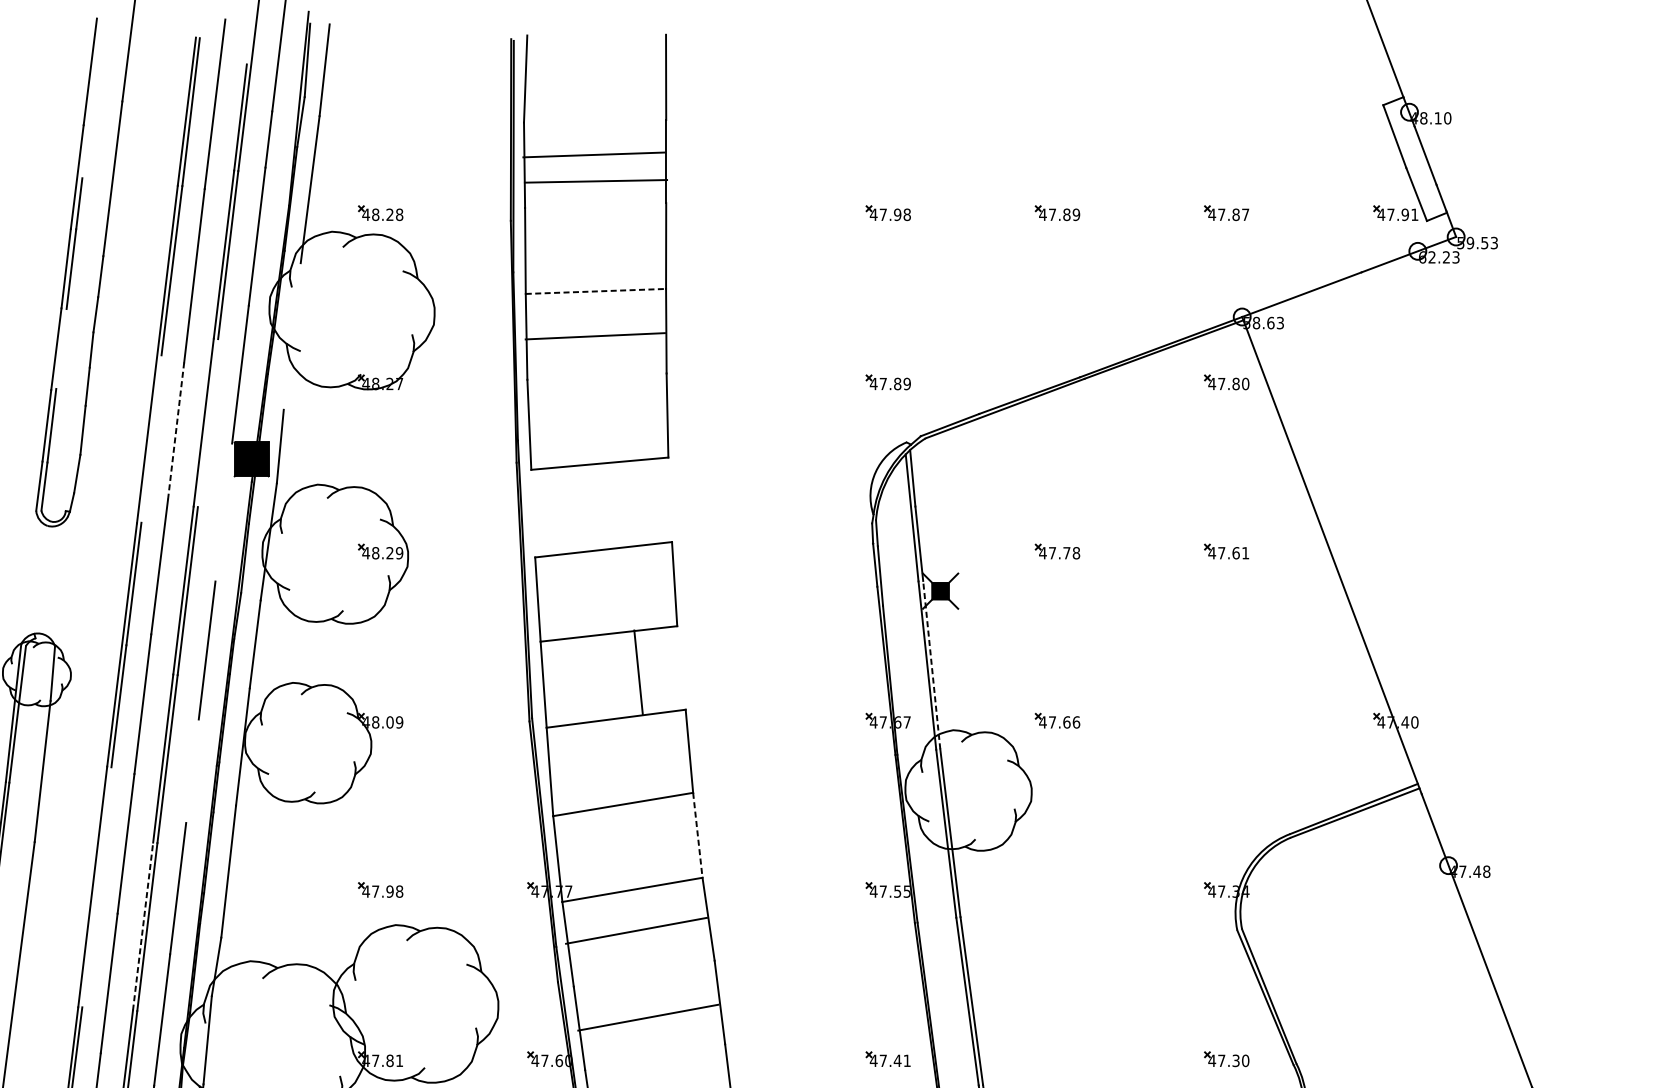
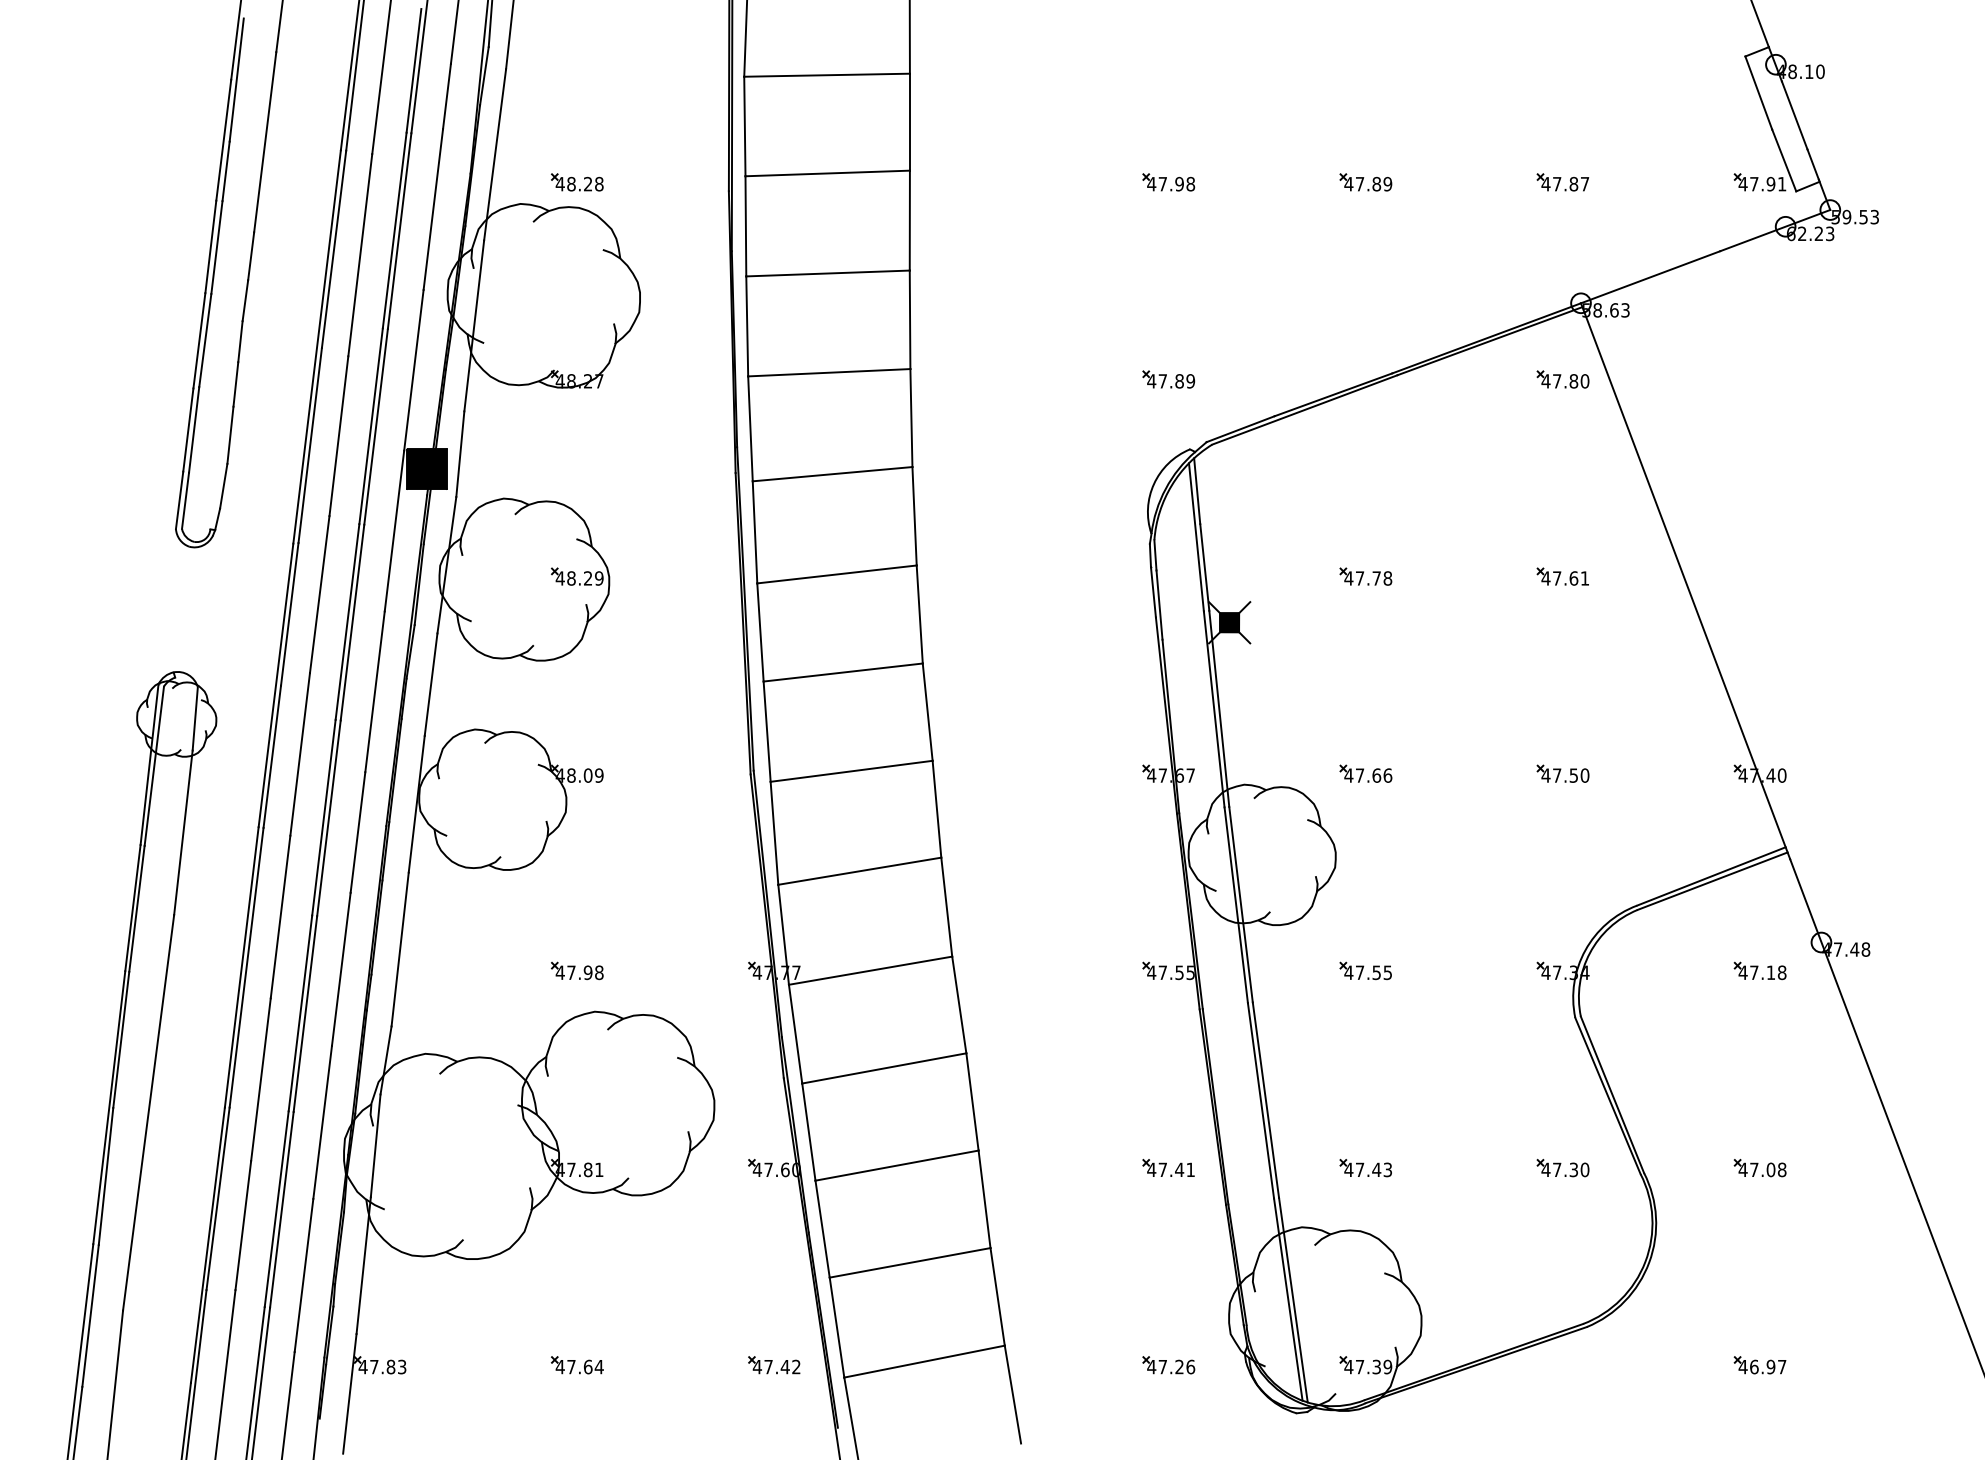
line: (88, 124) -> (236, 79), added
line: (593, 154) -> (827, 173), moved
line: (595, 180) -> (826, 74), moved
line: (596, 291) -> (828, 273), dashed -> solid
line: (292, 336) -> (474, 325), added
line: (595, 336) -> (829, 372), moved
line: (61, 348) -> (205, 340), added
line: (207, 422) -> (375, 426), added
line: (175, 430) -> (338, 435), dashed -> solid
line: (150, 439) -> (309, 445), added
line: (670, 500) -> (914, 516), added
line: (223, 512) -> (394, 530), added
line: (532, 513) -> (754, 532), added
line: (931, 664) -> (1219, 708), dashed -> solid
line: (638, 671) -> (927, 711), moved
part: (1226, 720) -> (1562, 773), added
line: (192, 771) -> (357, 832), added
line: (697, 835) -> (946, 907), dashed -> solid
line: (96, 887) -> (246, 967), added
part: (1057, 889) -> (1365, 970), added
part: (1395, 889) -> (1759, 970), added
line: (143, 926) -> (300, 1013), dashed -> solid
line: (636, 930) -> (884, 1068), moved
line: (647, 1017) -> (896, 1165), moved
part: (1057, 1059) -> (1365, 1168), added
part: (1395, 1059) -> (1759, 1168), added

